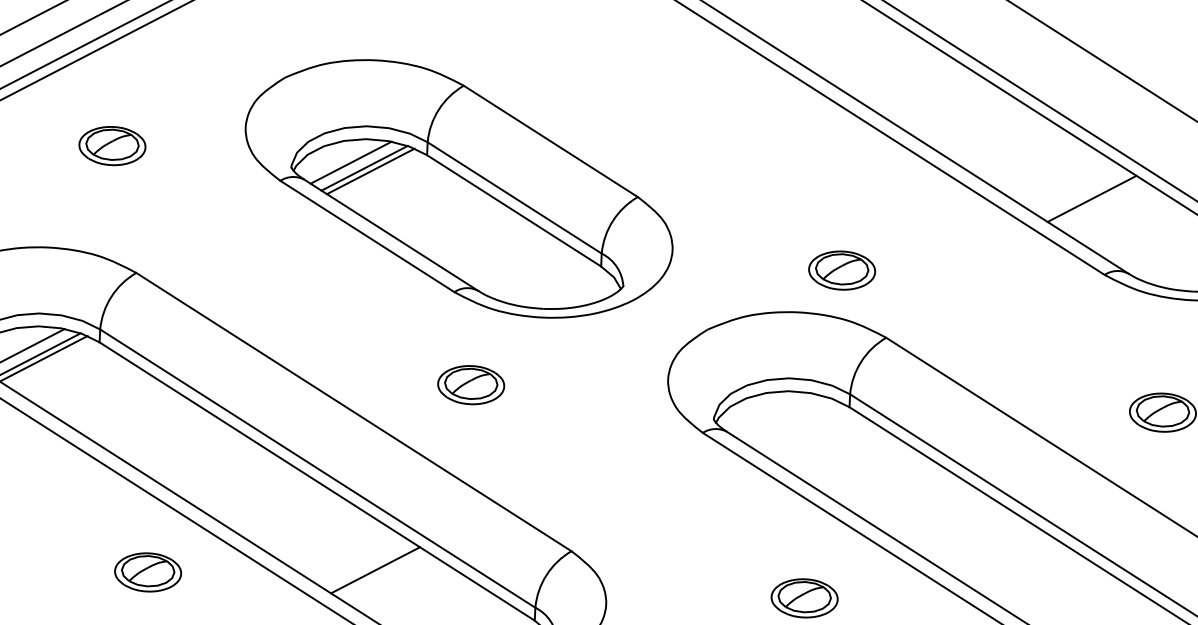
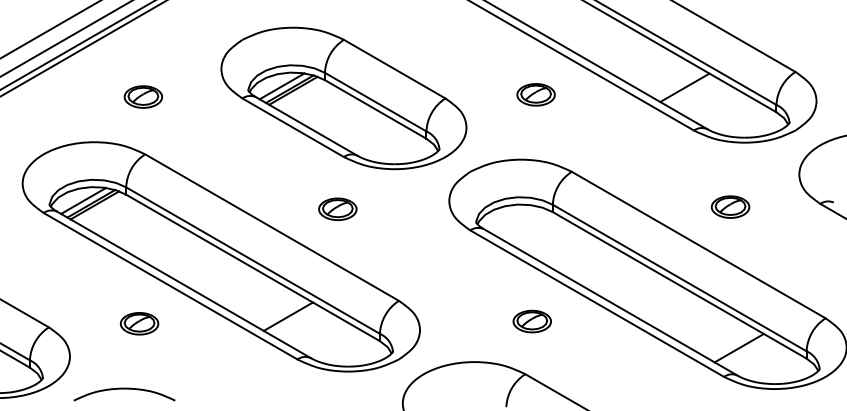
part: (110, 144) -> (142, 96), moved
part: (458, 188) -> (343, 98), moved
part: (841, 269) -> (535, 94), moved
part: (148, 571) -> (139, 323), moved

